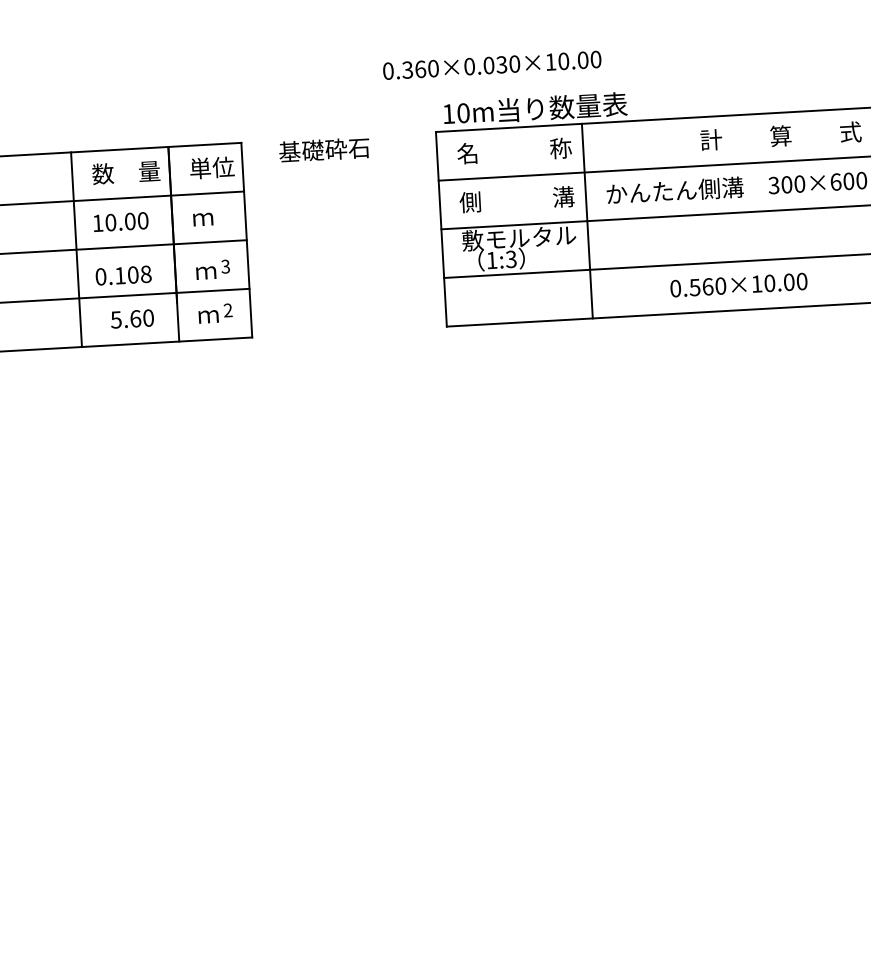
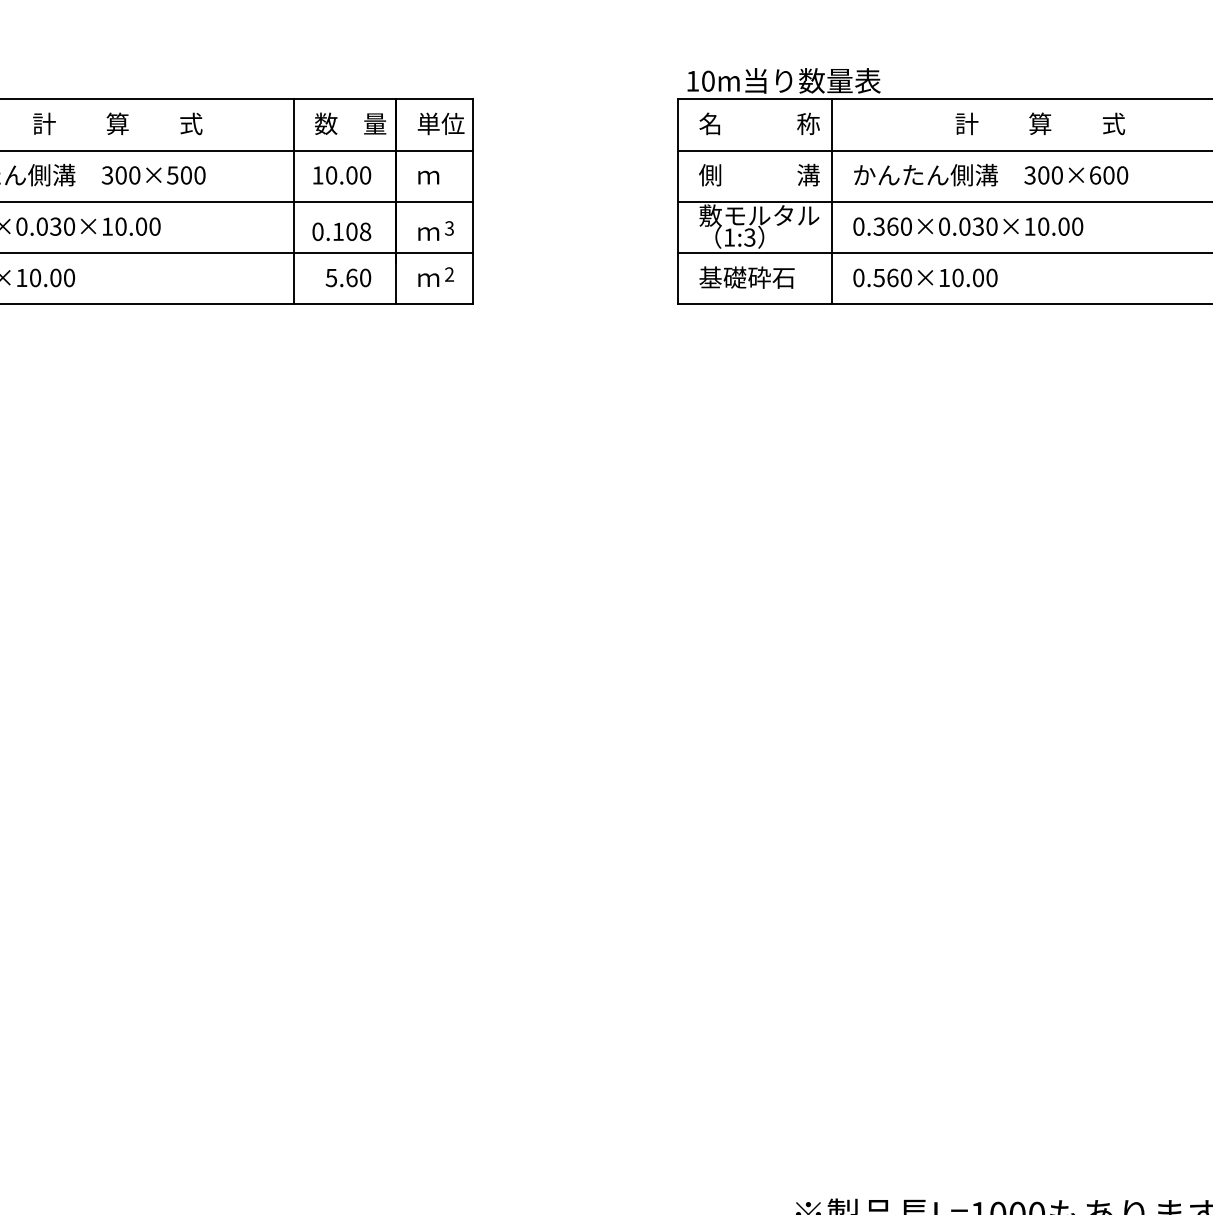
text: (492, 65) -> (968, 226), moved
text: (323, 149) -> (746, 277), moved
text: (738, 284) -> (925, 277), moved

